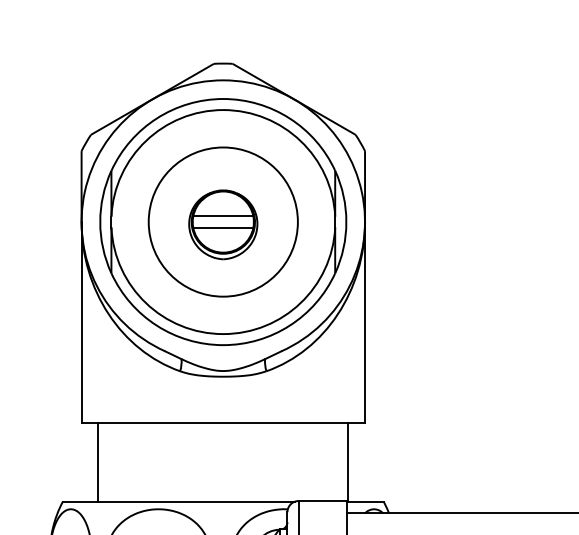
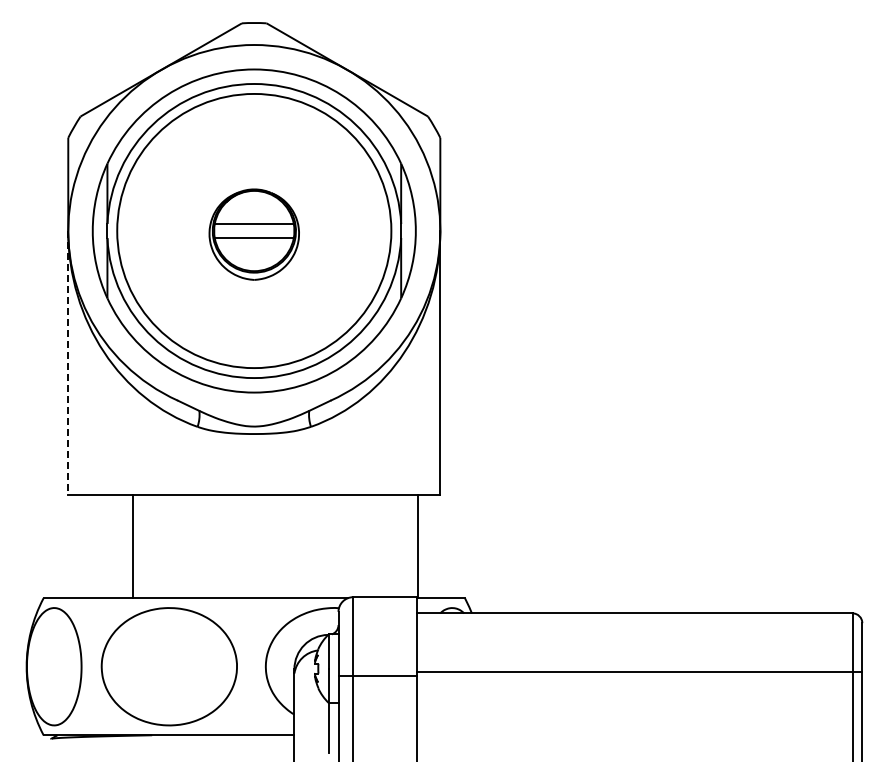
circle: (223, 221) -> (254, 230), size x1.4
line: (81, 322) -> (68, 363), solid -> dashed
line: (98, 462) -> (133, 546), moved

